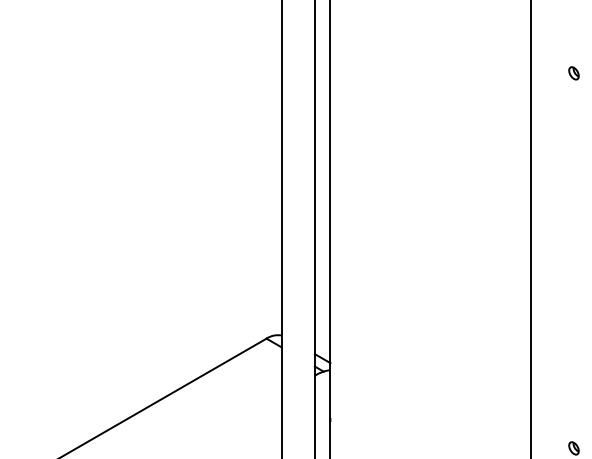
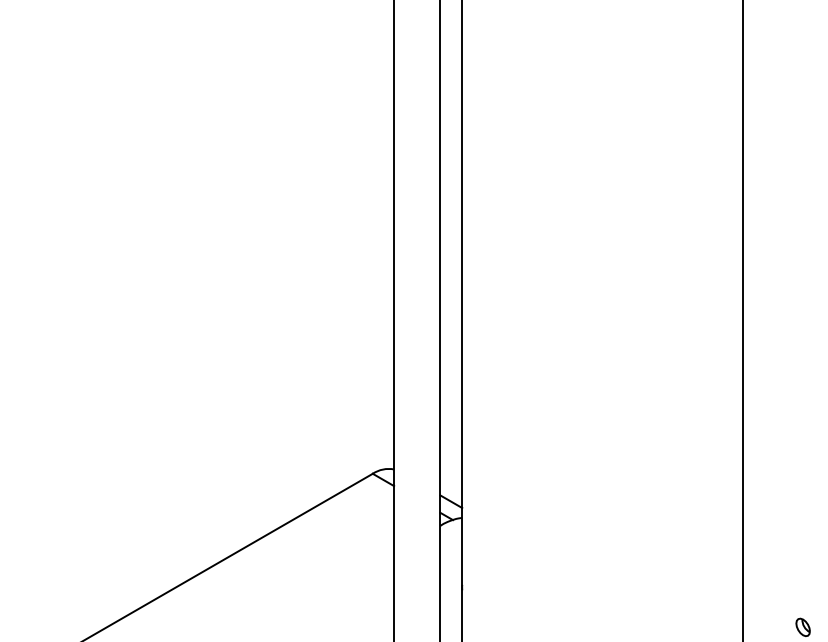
part: (573, 73) -> (802, 102), removed

